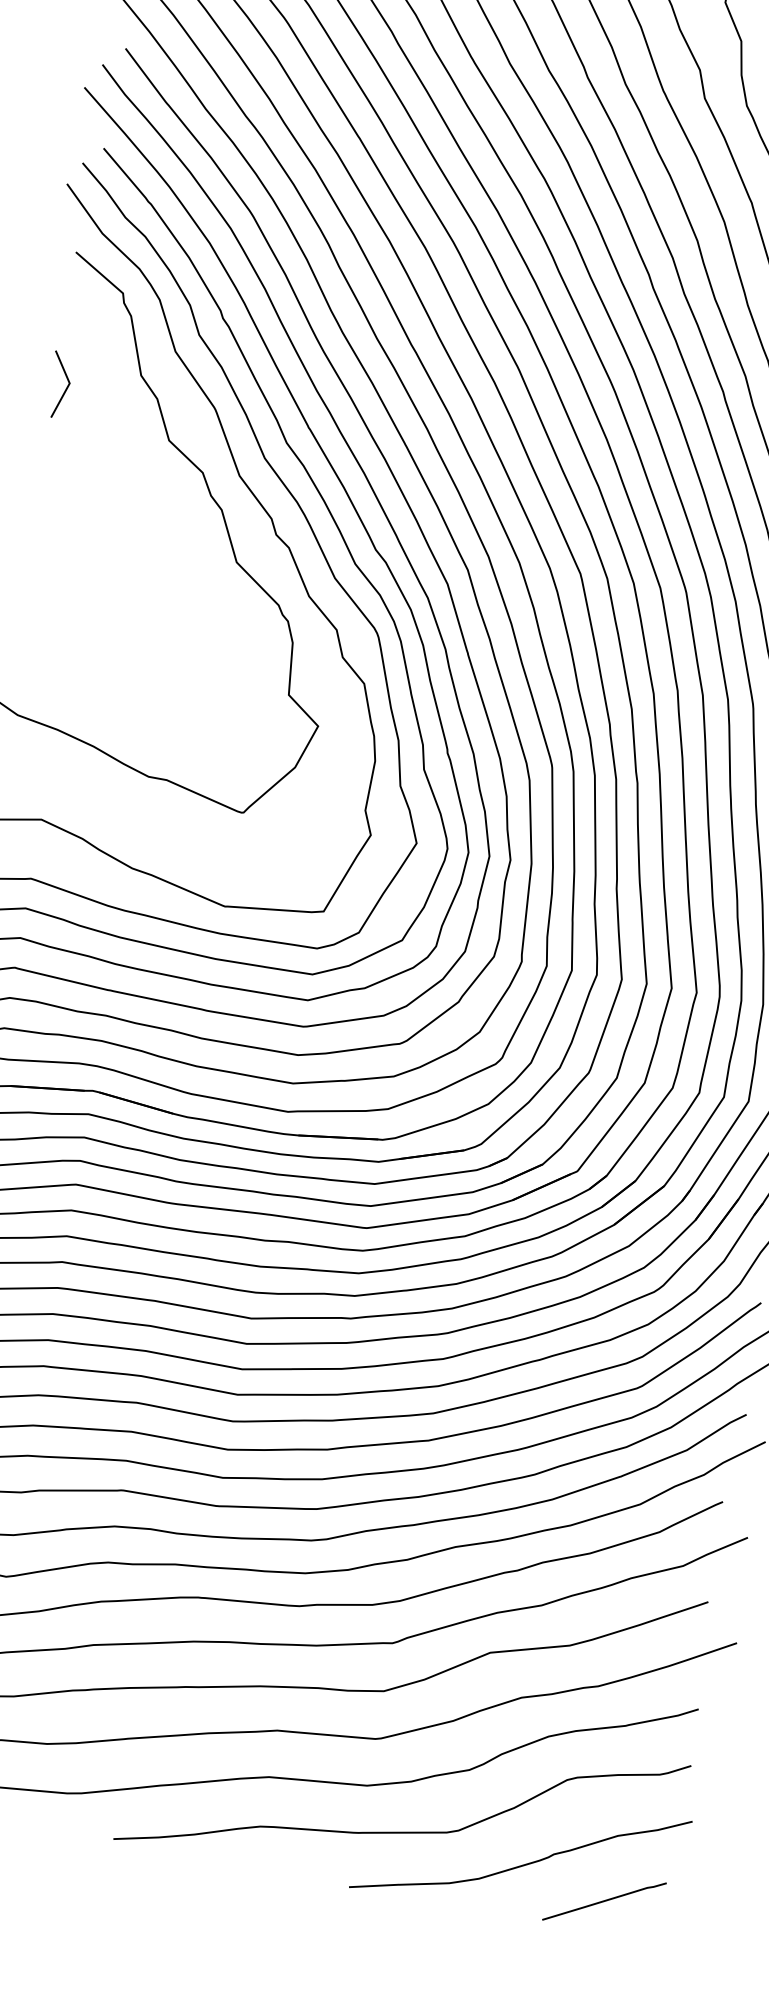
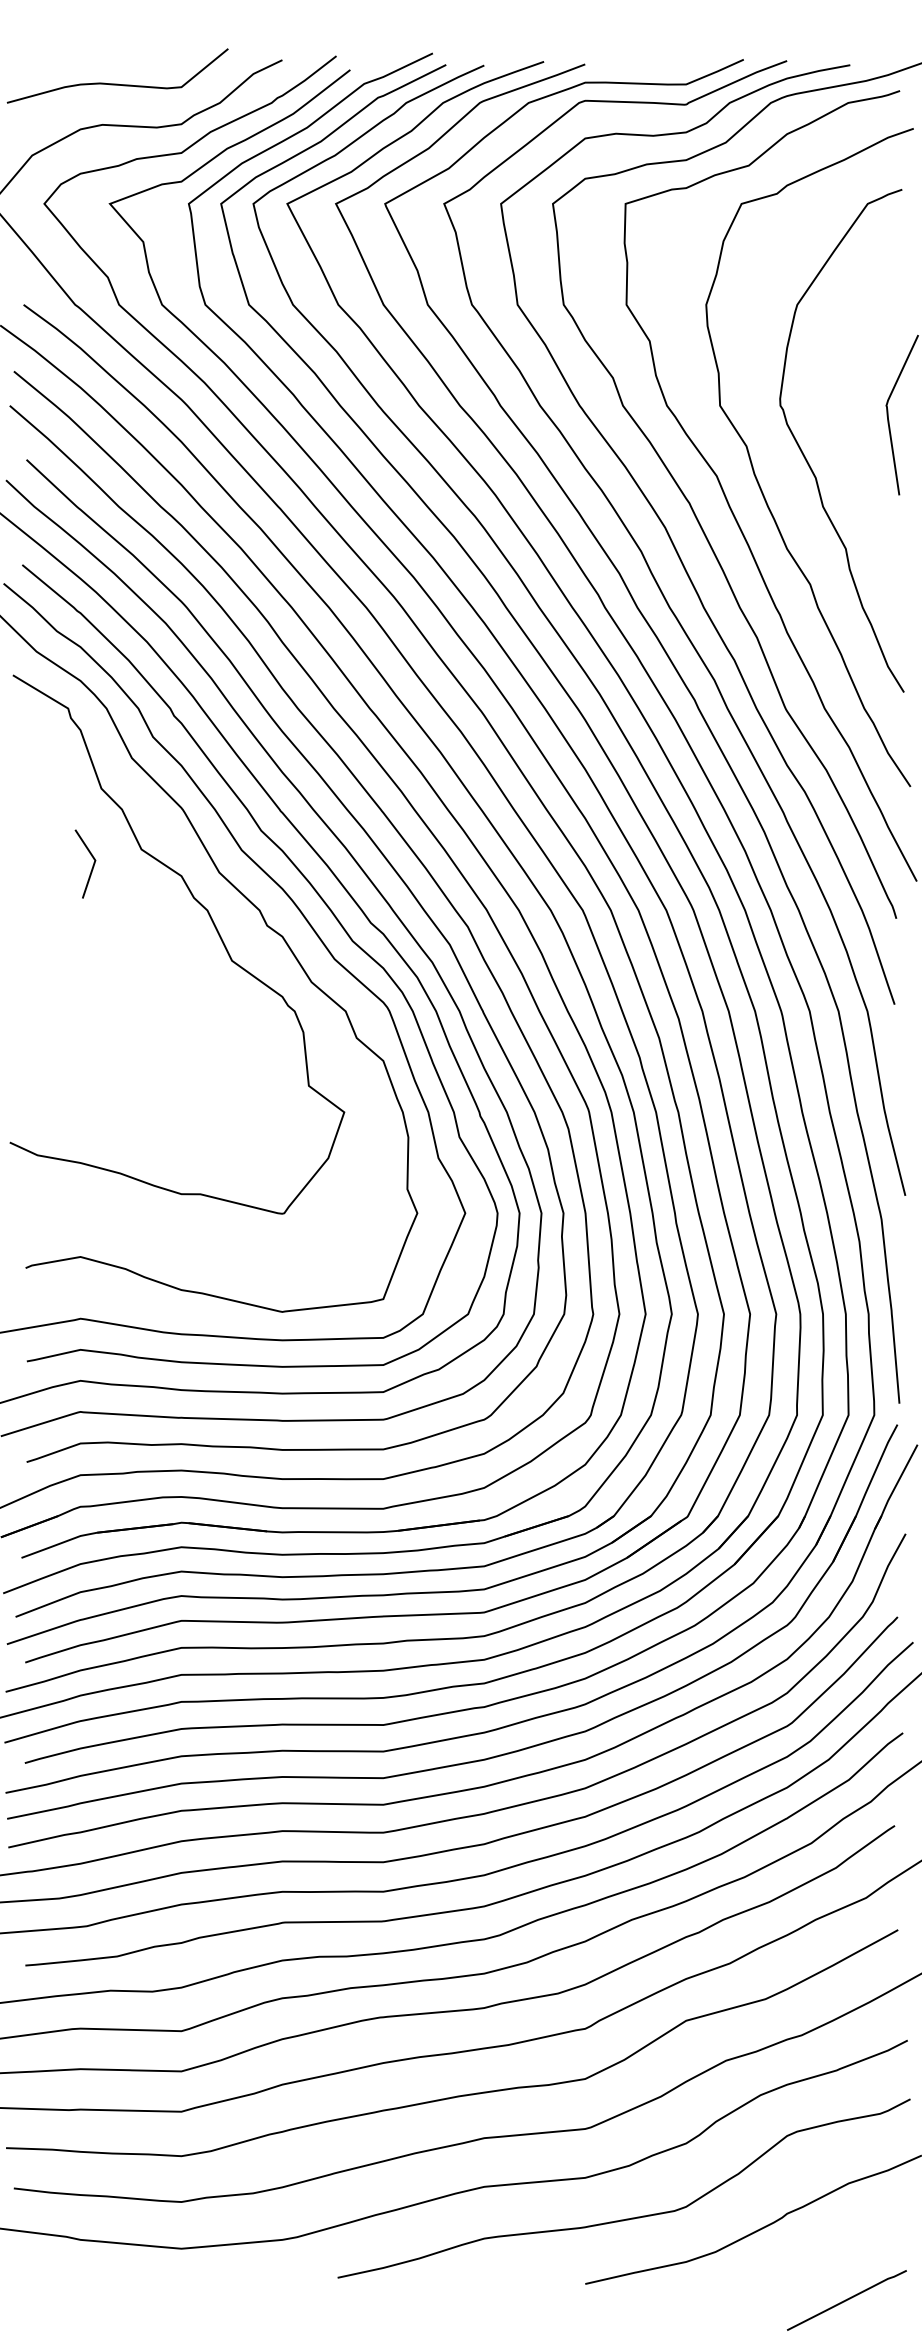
line: (66, 387) -> (92, 865), moved
line: (604, 1901) -> (846, 2300), moved

